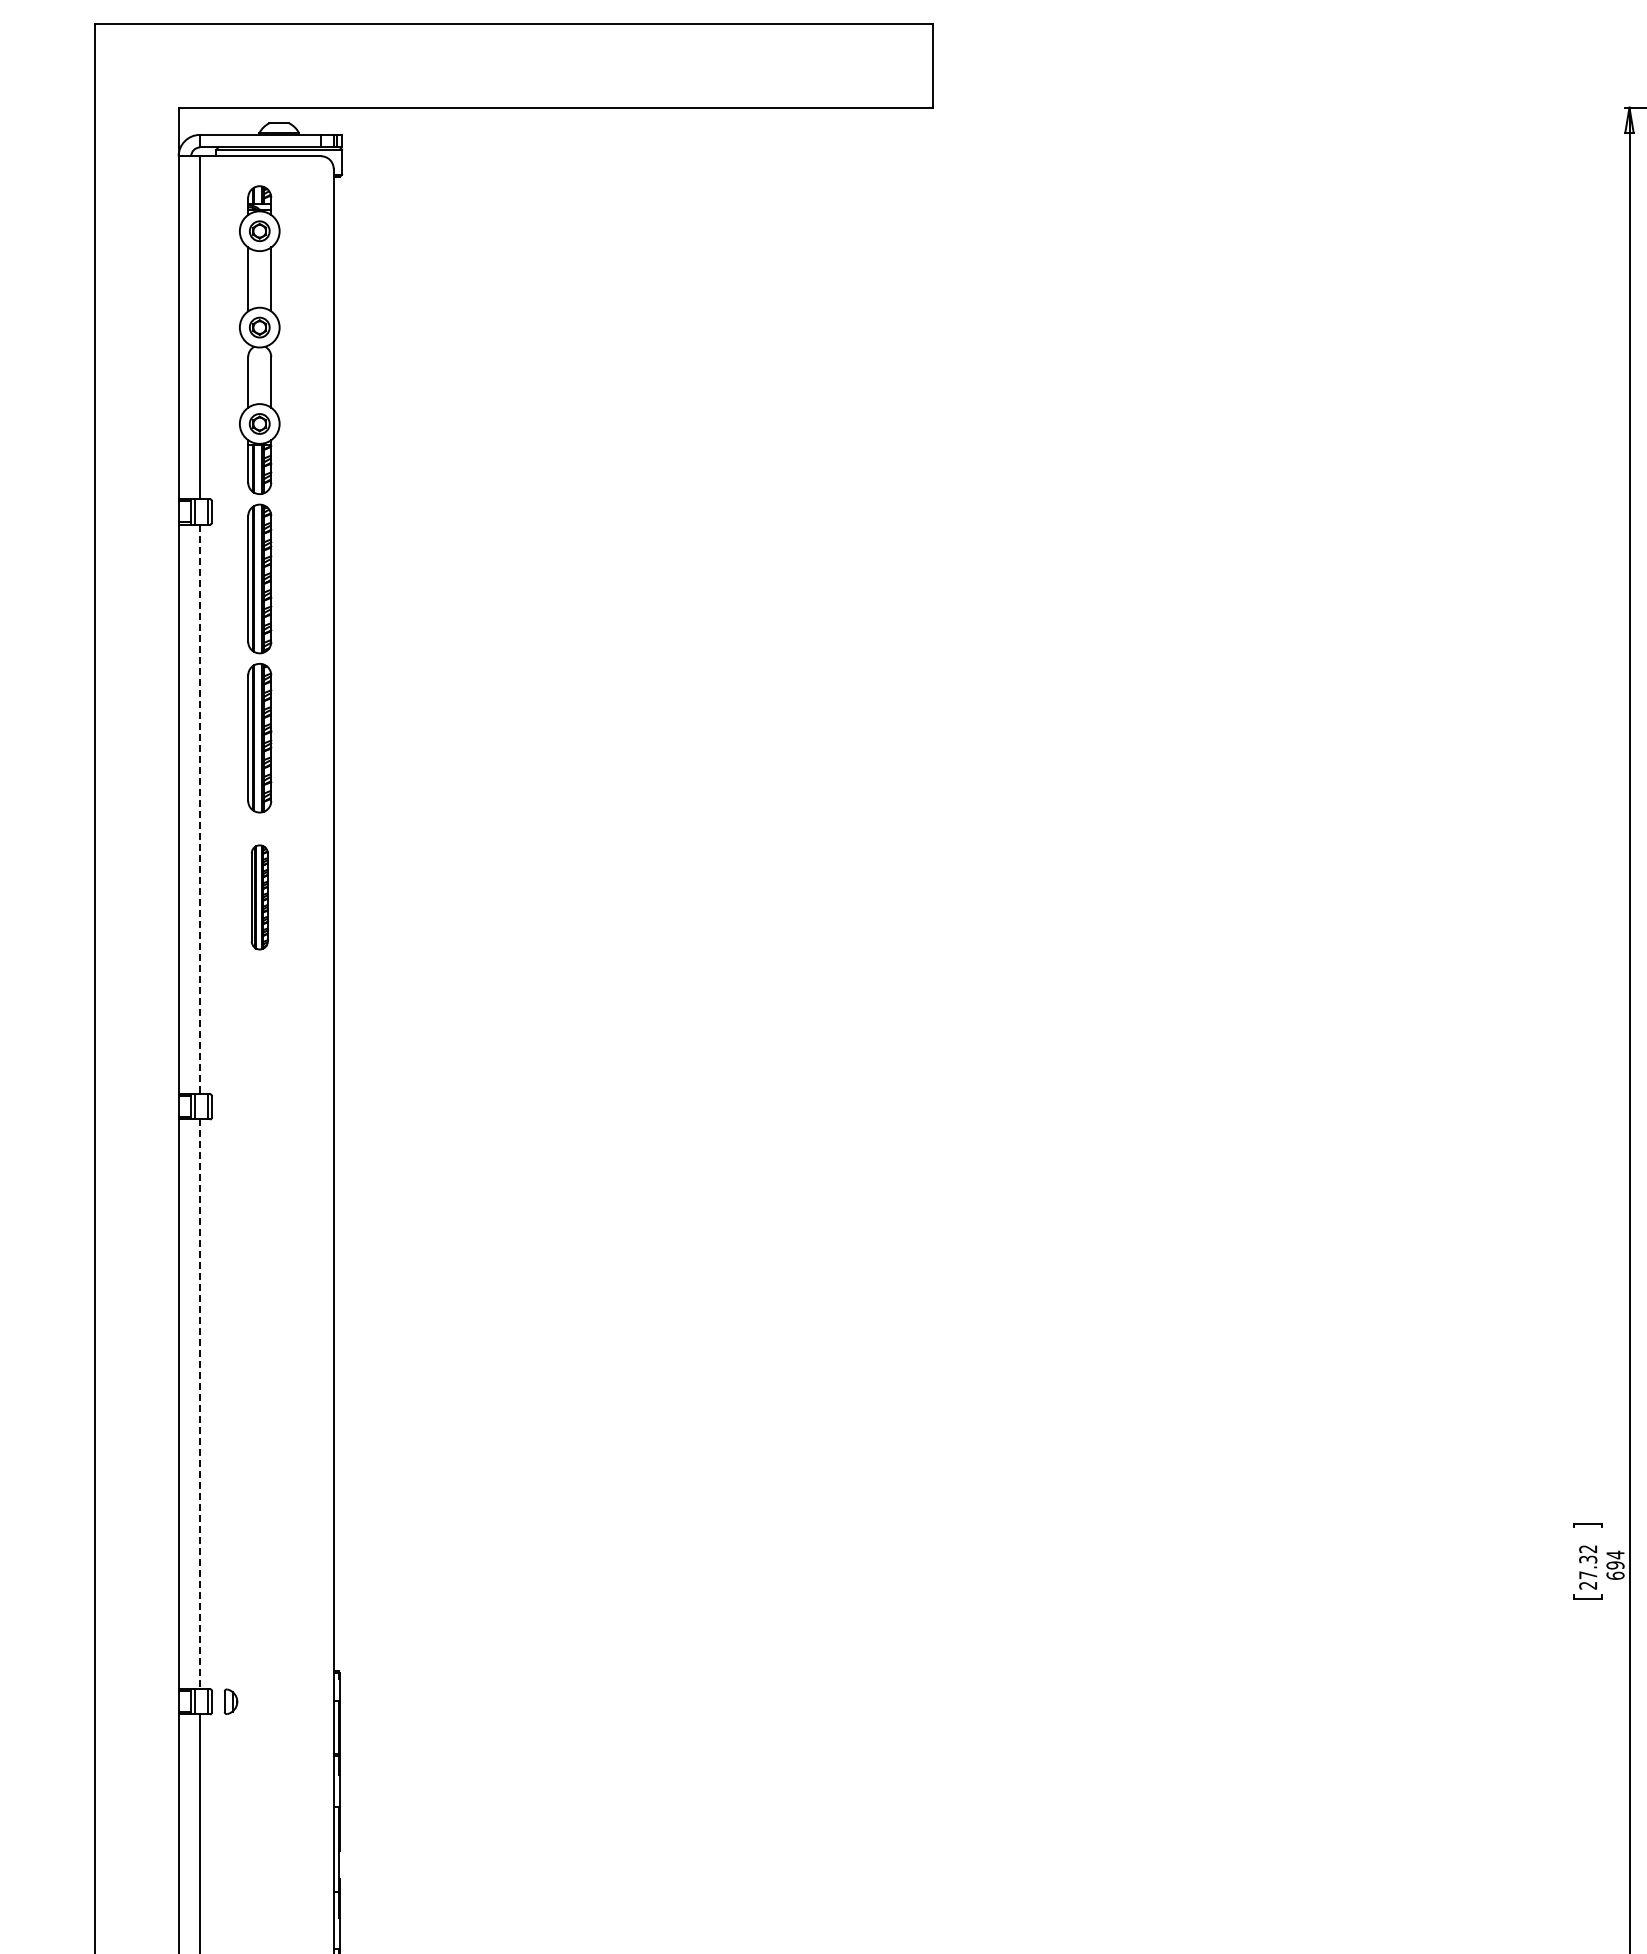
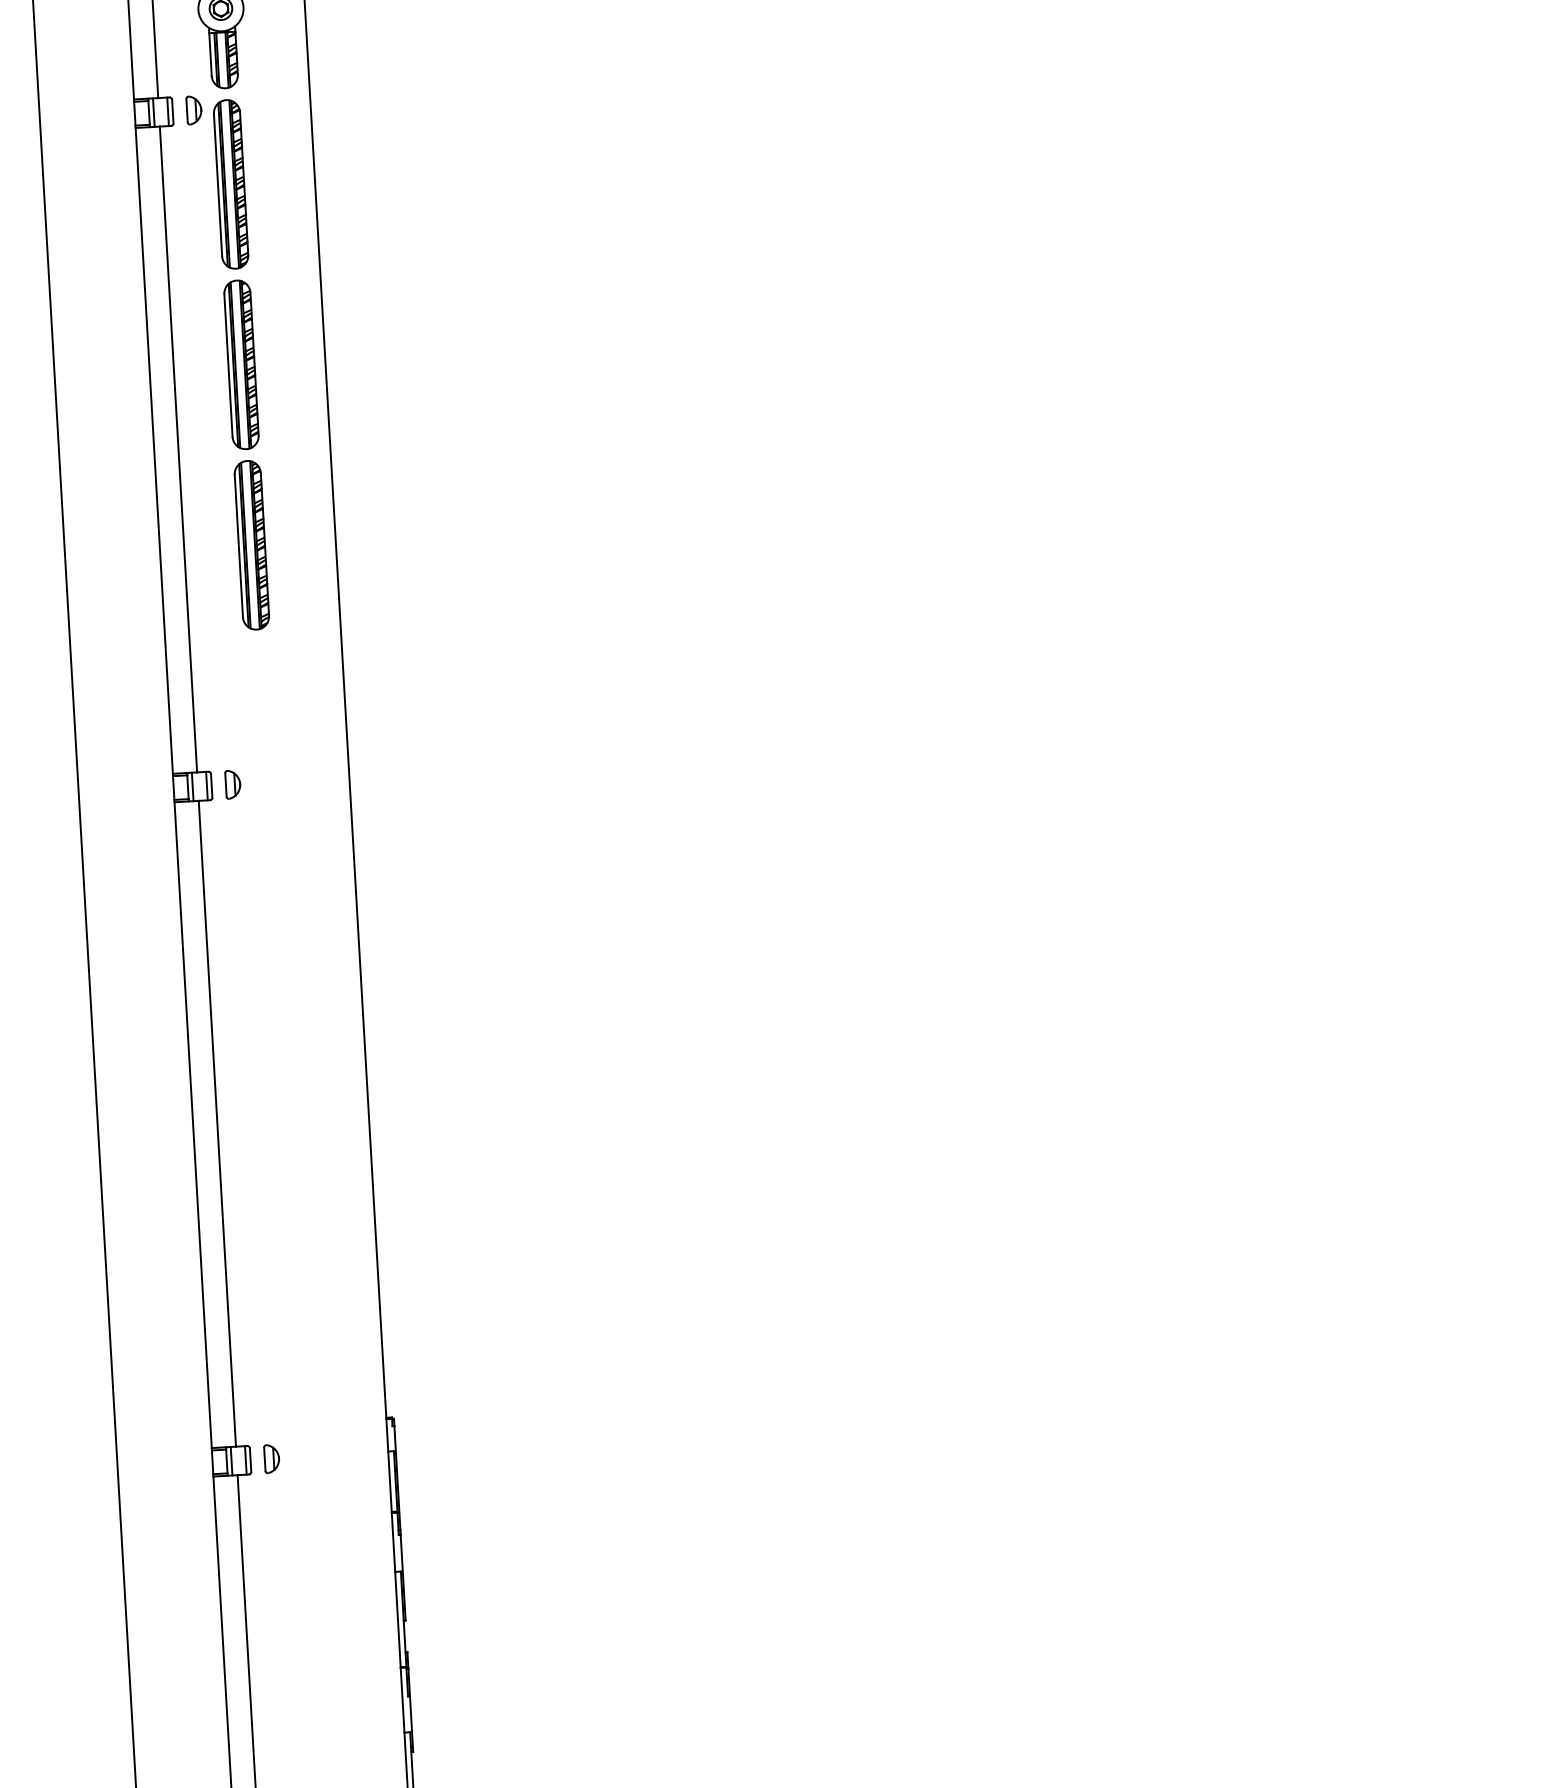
part: (231, 511) -> (194, 109), added
line: (200, 809) -> (179, 449), dashed -> solid
part: (259, 897) -> (251, 545), size x1.43
part: (231, 1106) -> (233, 784), added
line: (200, 1404) -> (217, 1123), dashed -> solid

